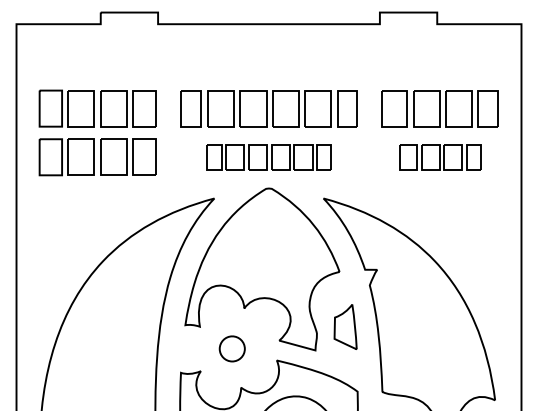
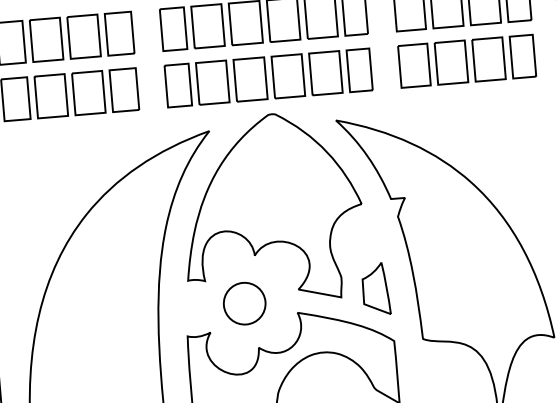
part: (268, 156) -> (268, 77), size x1.43
part: (439, 156) -> (466, 60), size x1.43
part: (345, 326) -> (375, 288), moved
part: (232, 348) -> (244, 303), size x1.43

